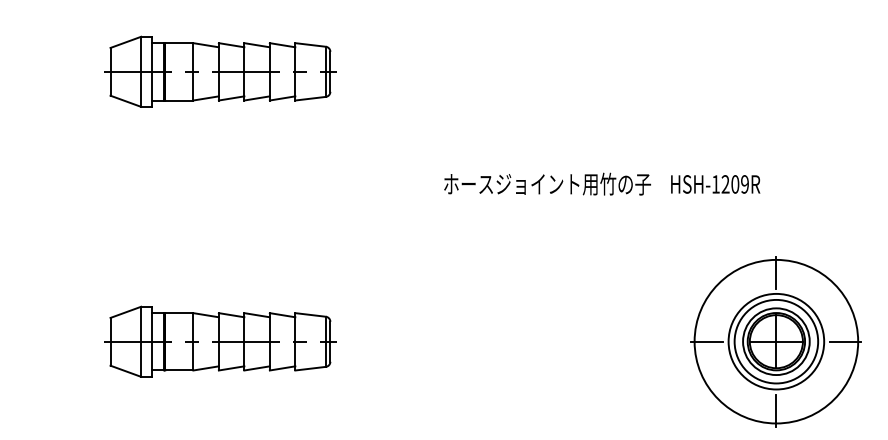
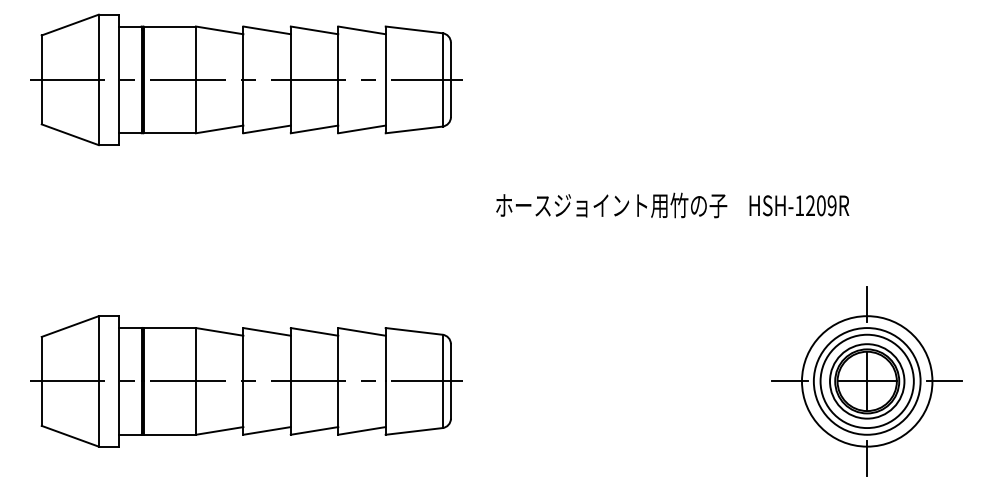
part: (220, 71) -> (246, 79), size x1.67
part: (220, 341) -> (246, 381), size x1.67
circle: (775, 341) -> (866, 381), size x0.71

